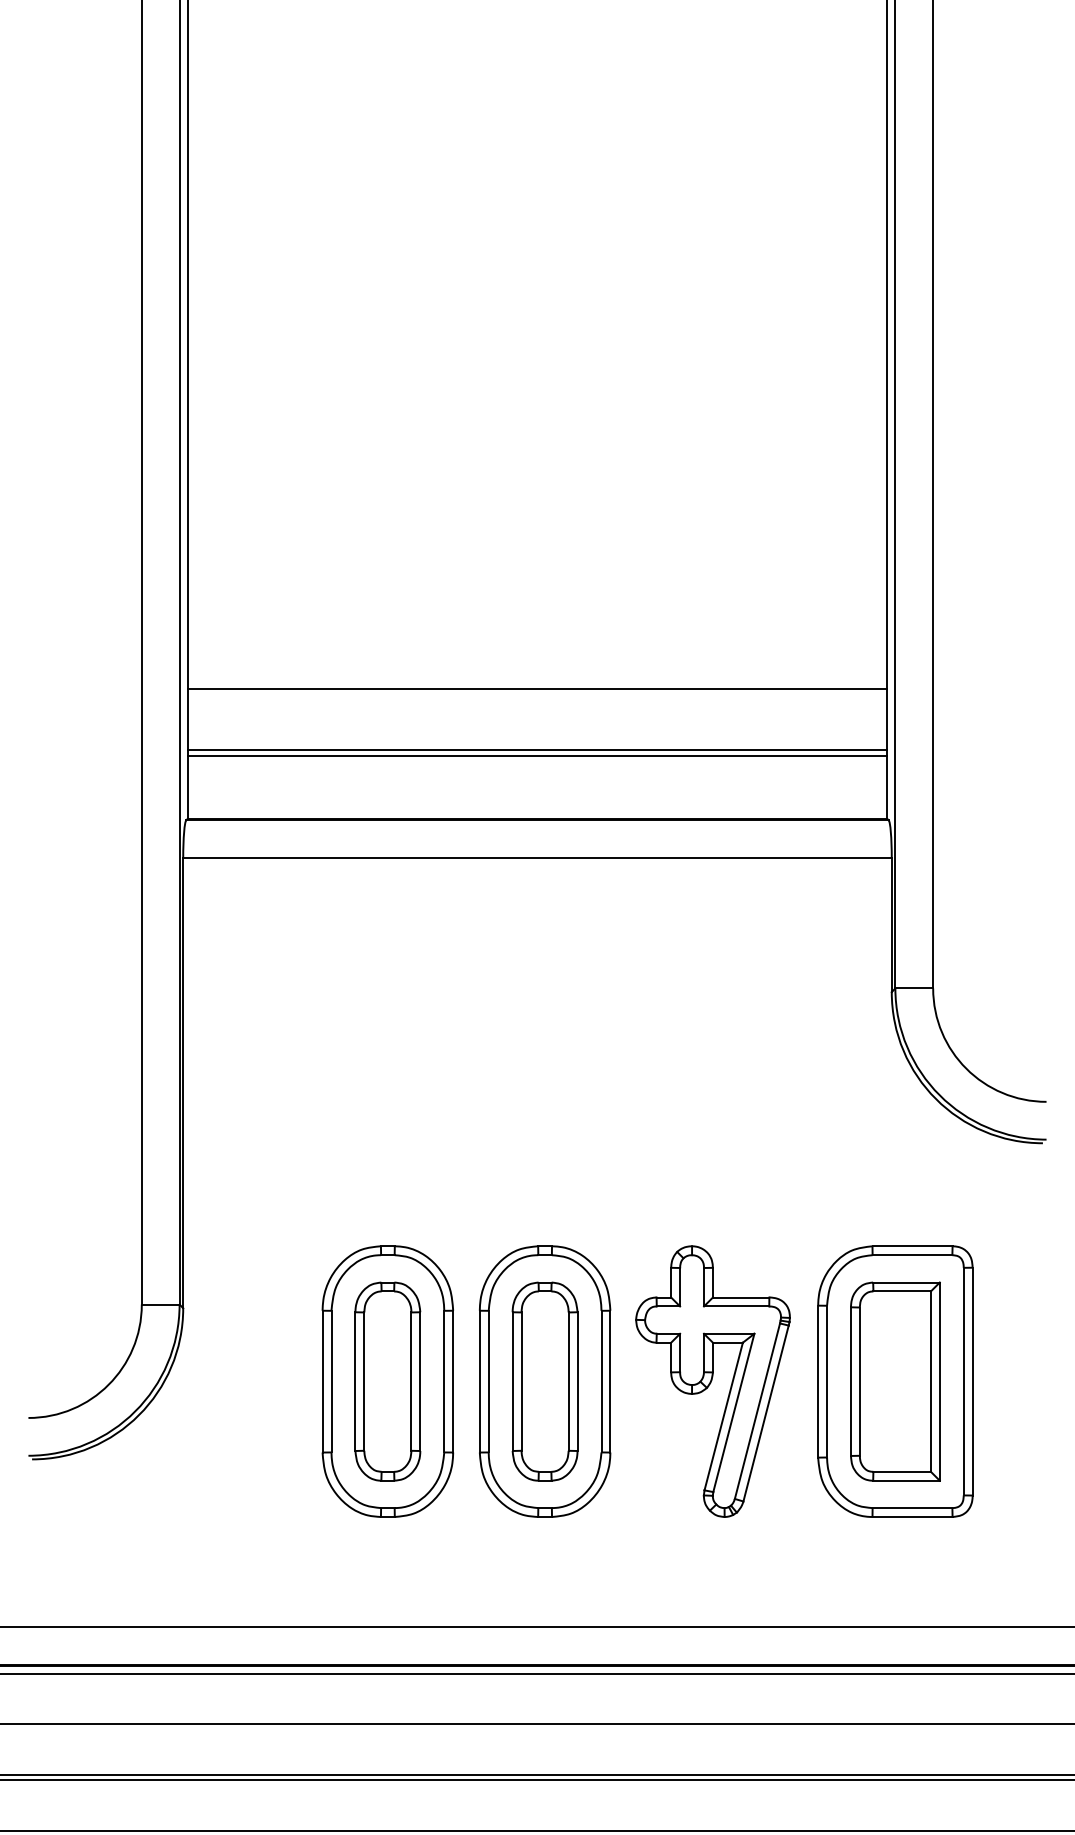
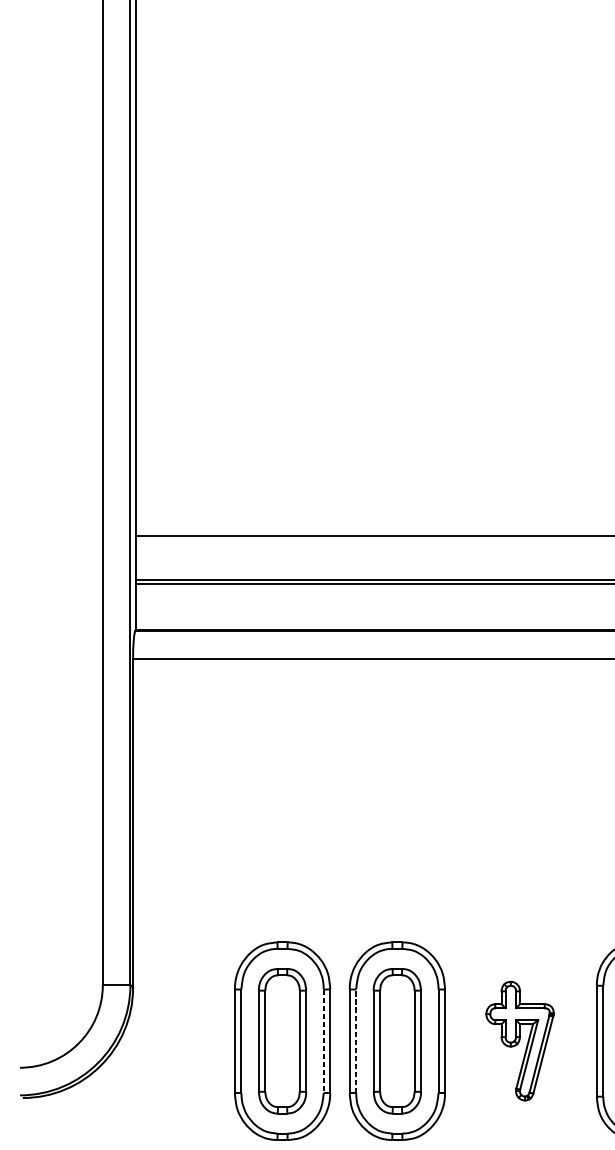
line: (444, 1381) -> (323, 1041), solid -> dashed
line: (488, 1381) -> (356, 1041), solid -> dashed
part: (712, 1381) -> (519, 1041), size x0.6

